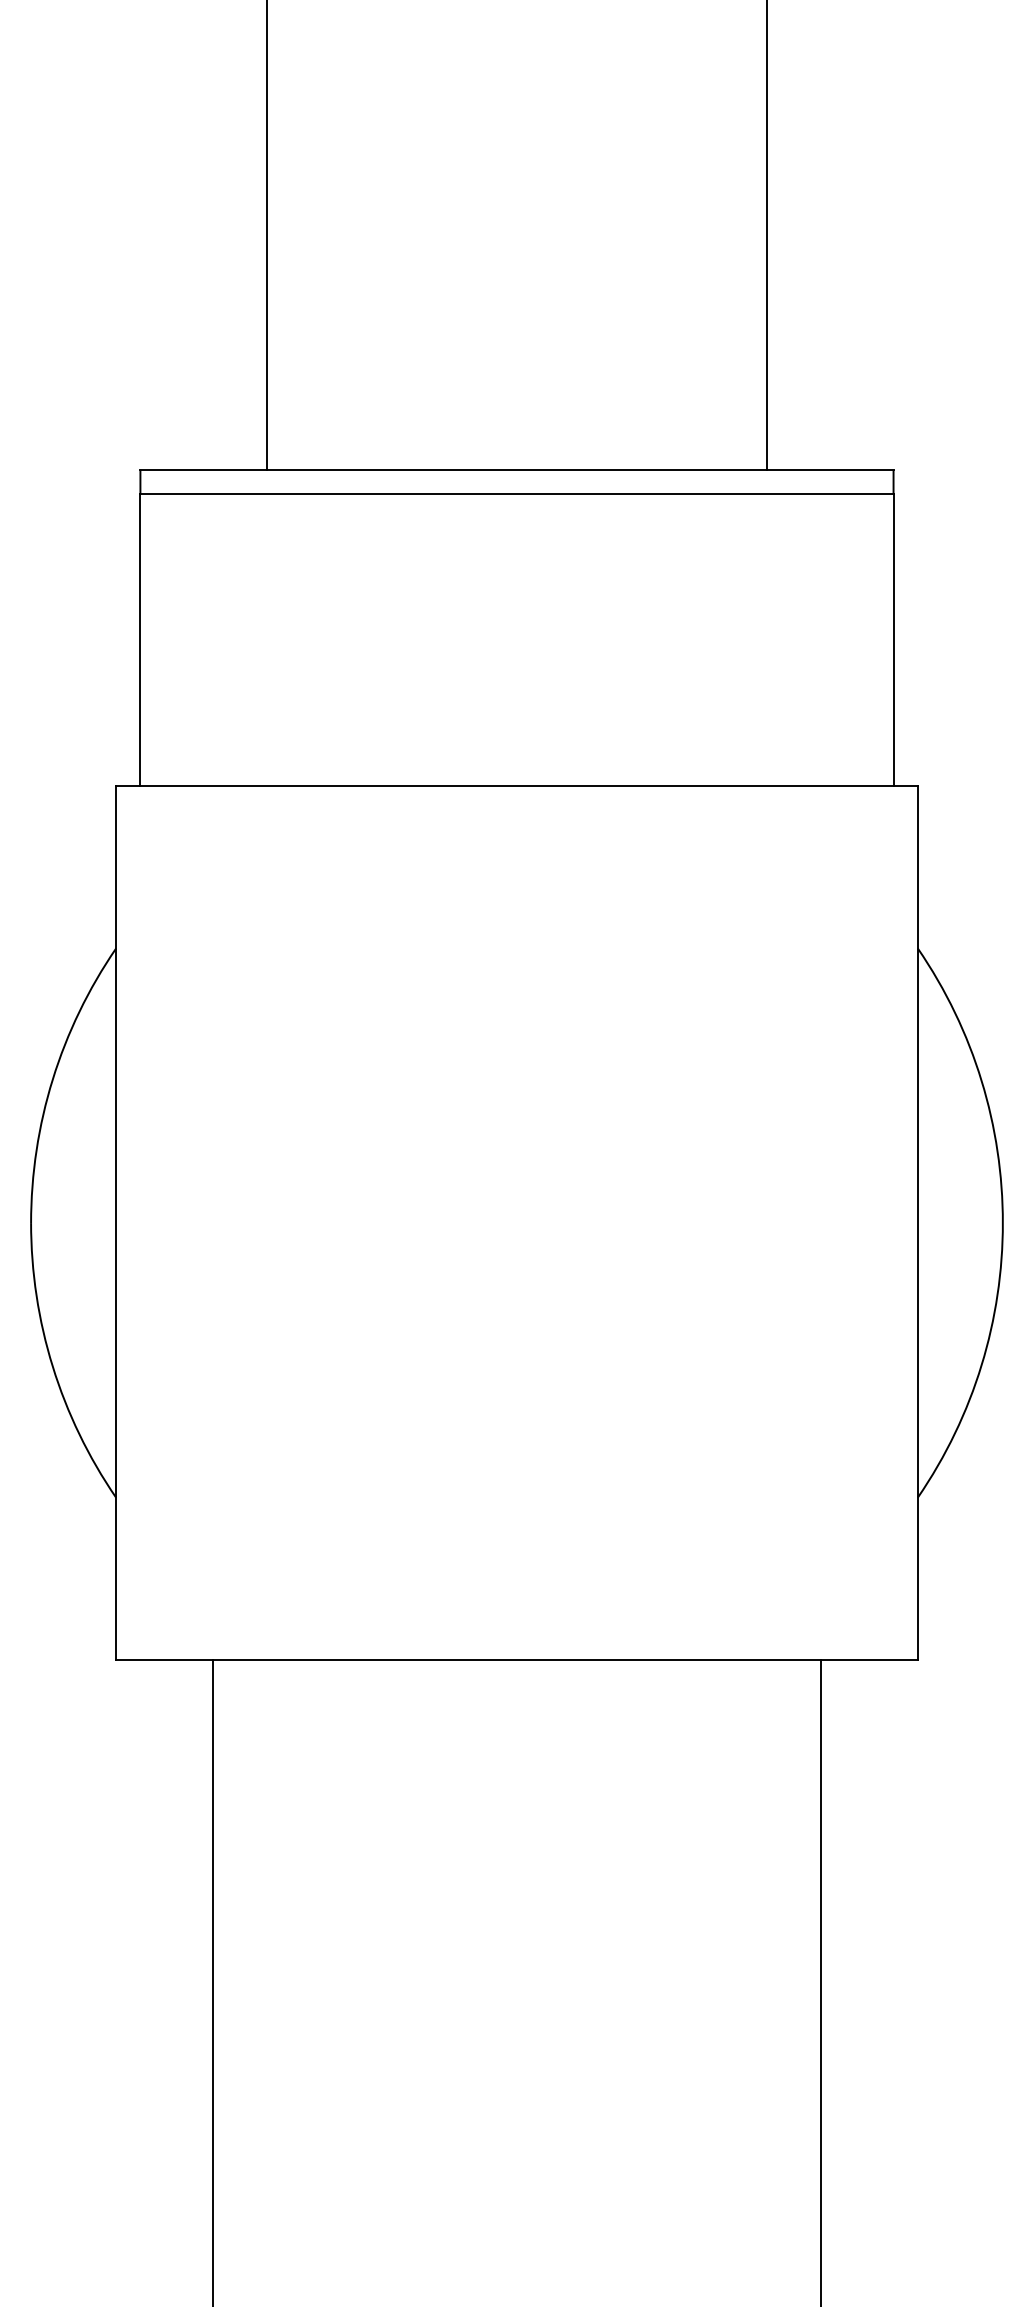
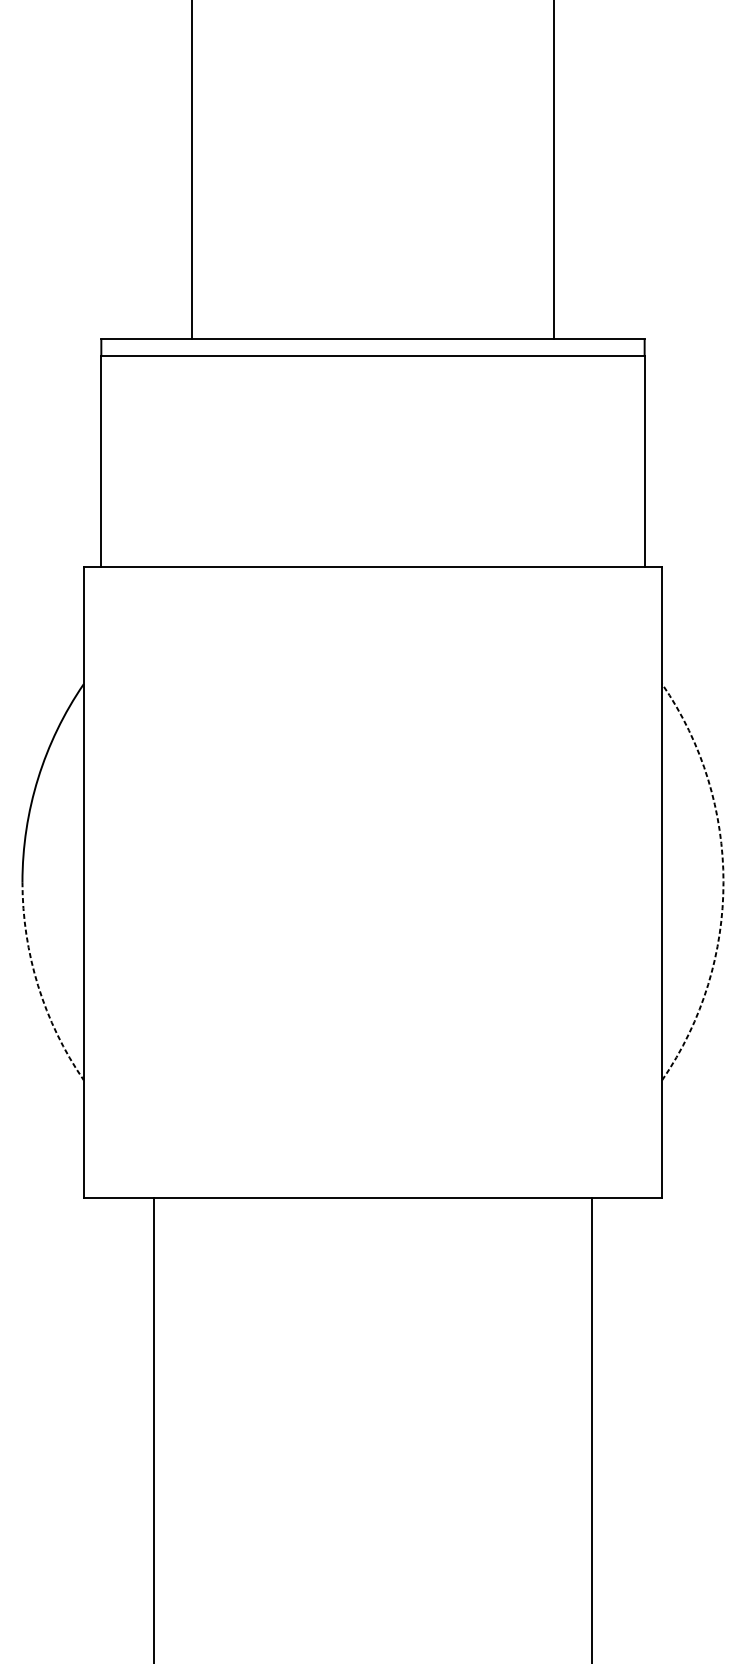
arc: (1002, 1223) -> (723, 882), solid -> dashed
arc: (52, 1366) -> (37, 985), solid -> dashed

